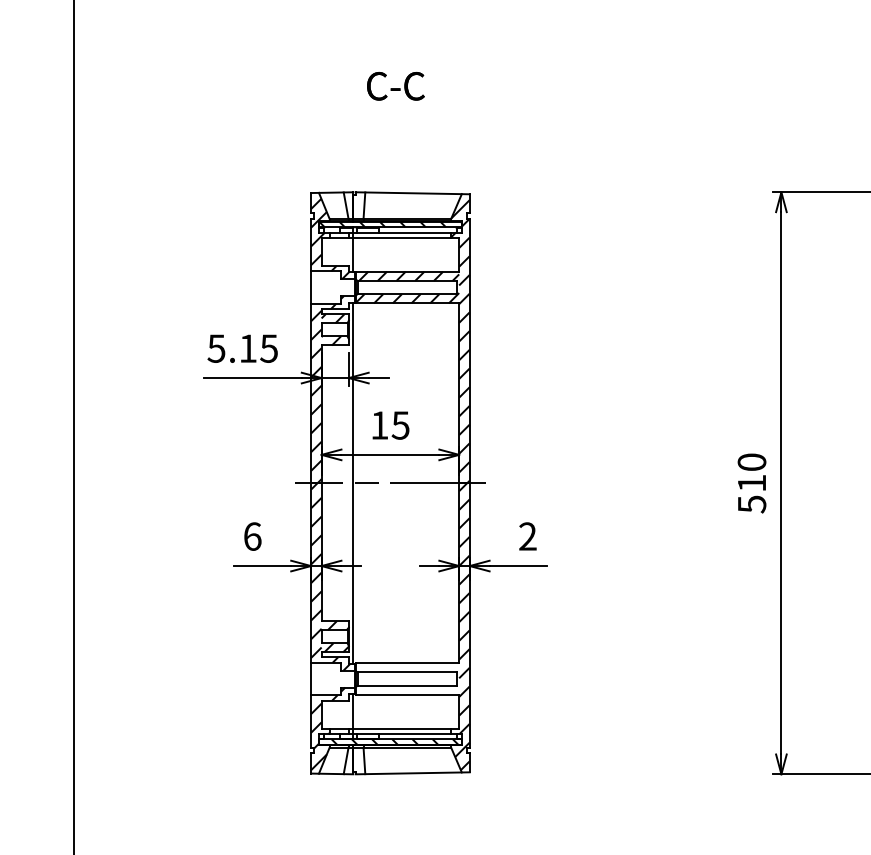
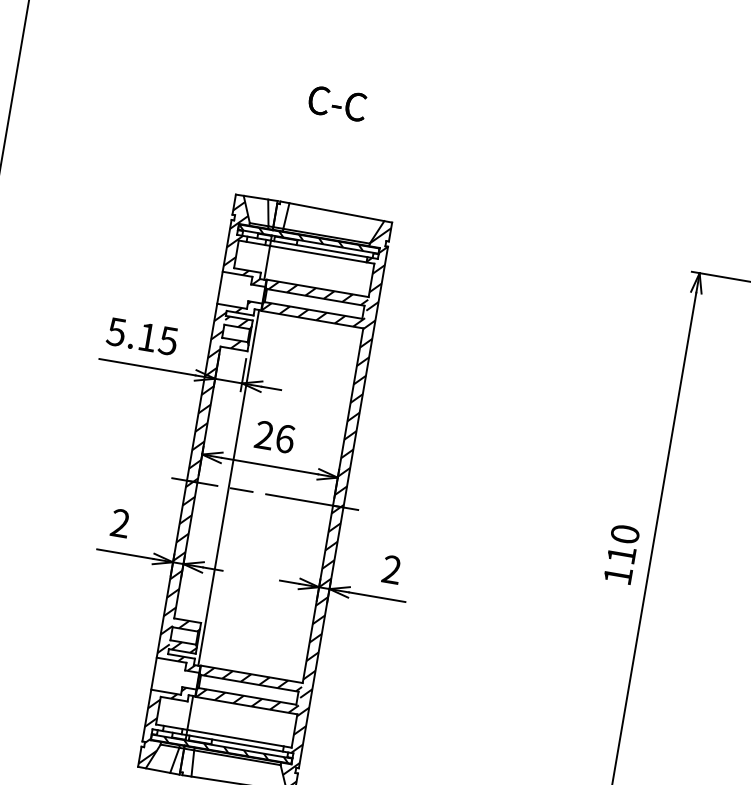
text: (390, 425) -> (275, 437), 15 -> 26
text: (752, 504) -> (618, 576), 510 -> 110
text: (252, 536) -> (120, 523), 6 -> 2
hatch: (407, 678) -> (249, 689), added

